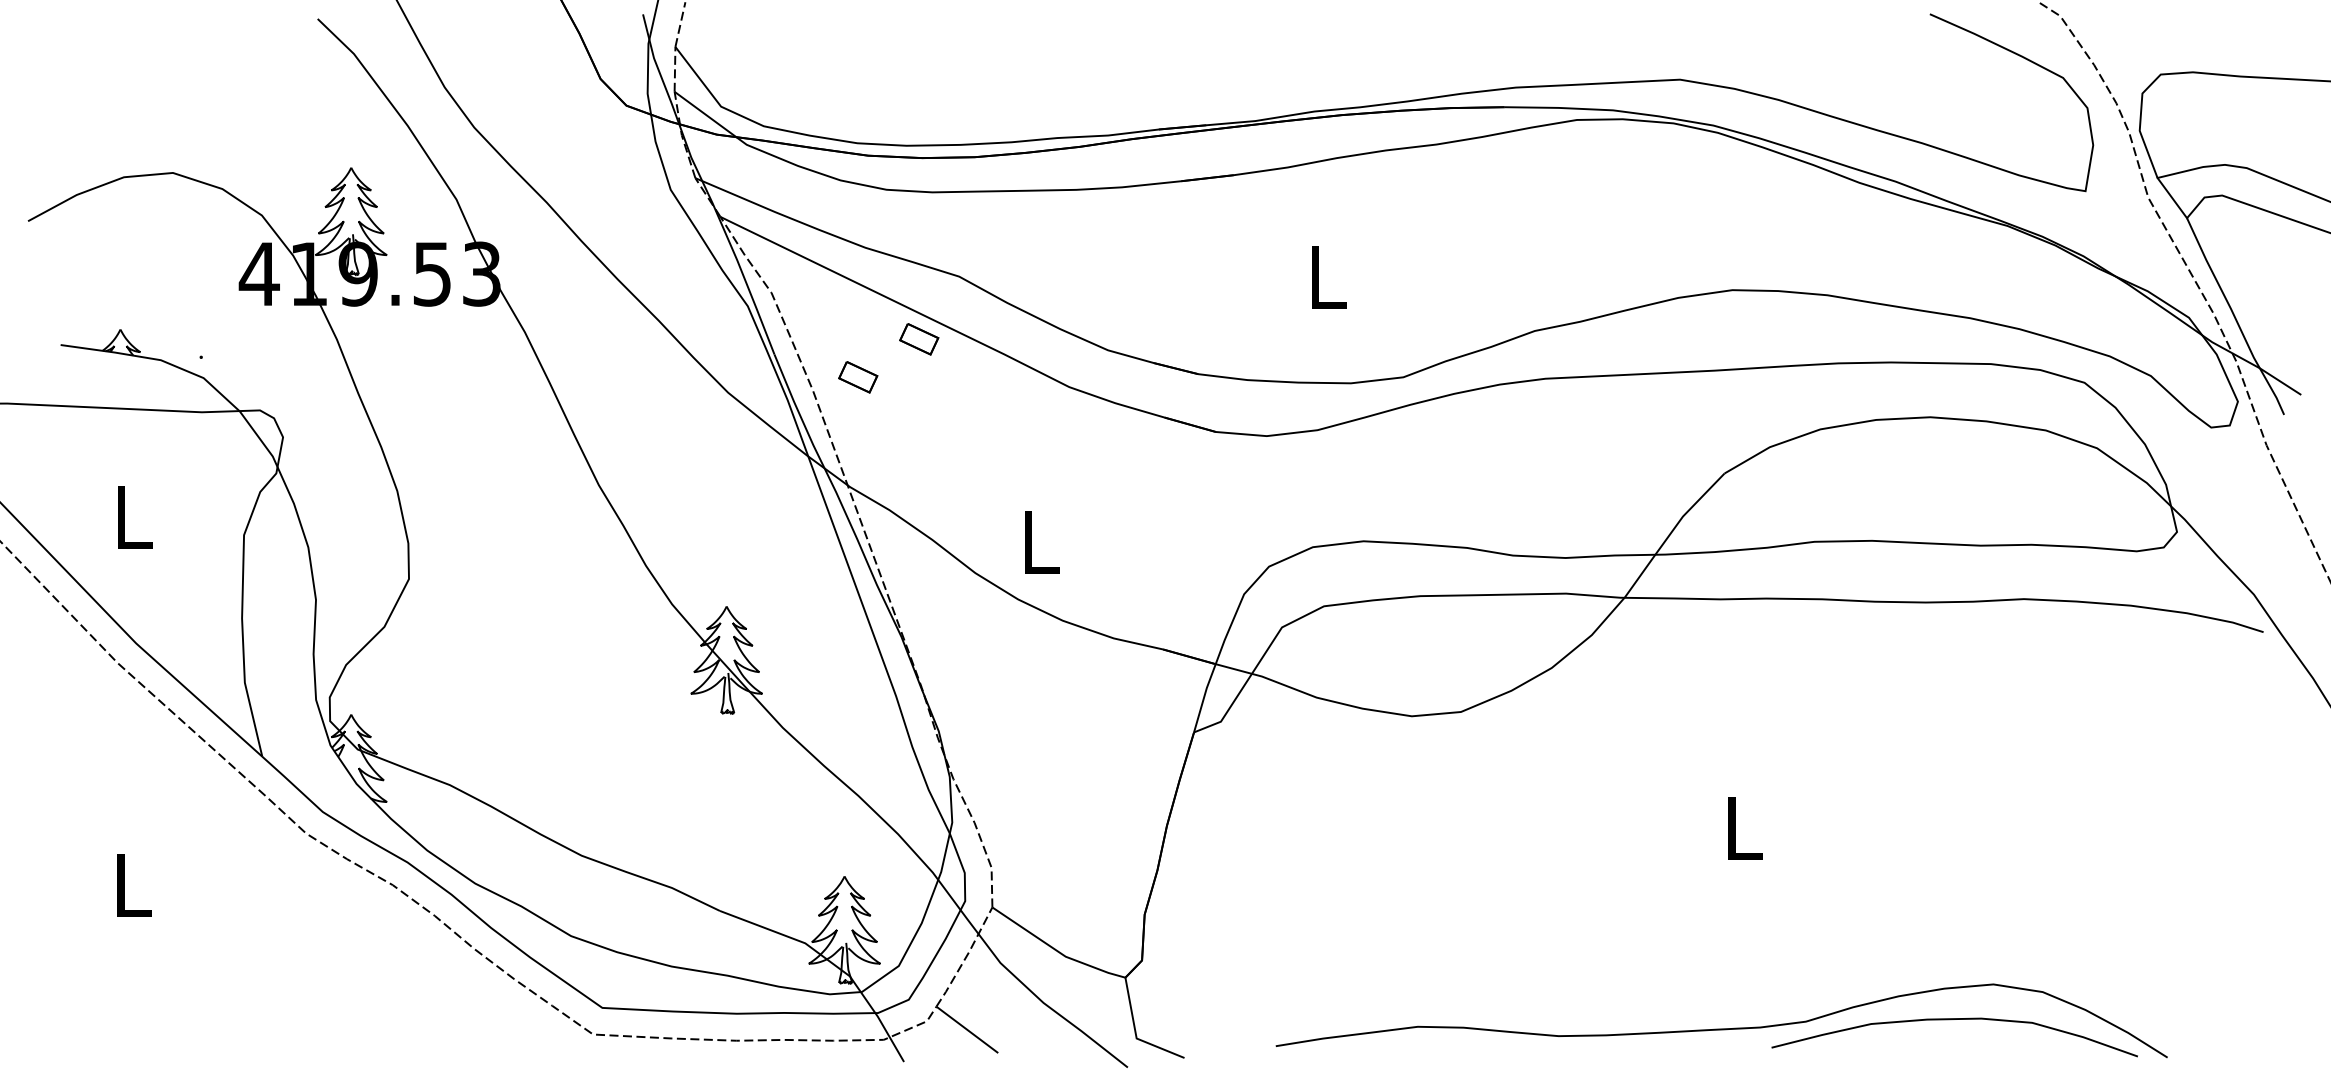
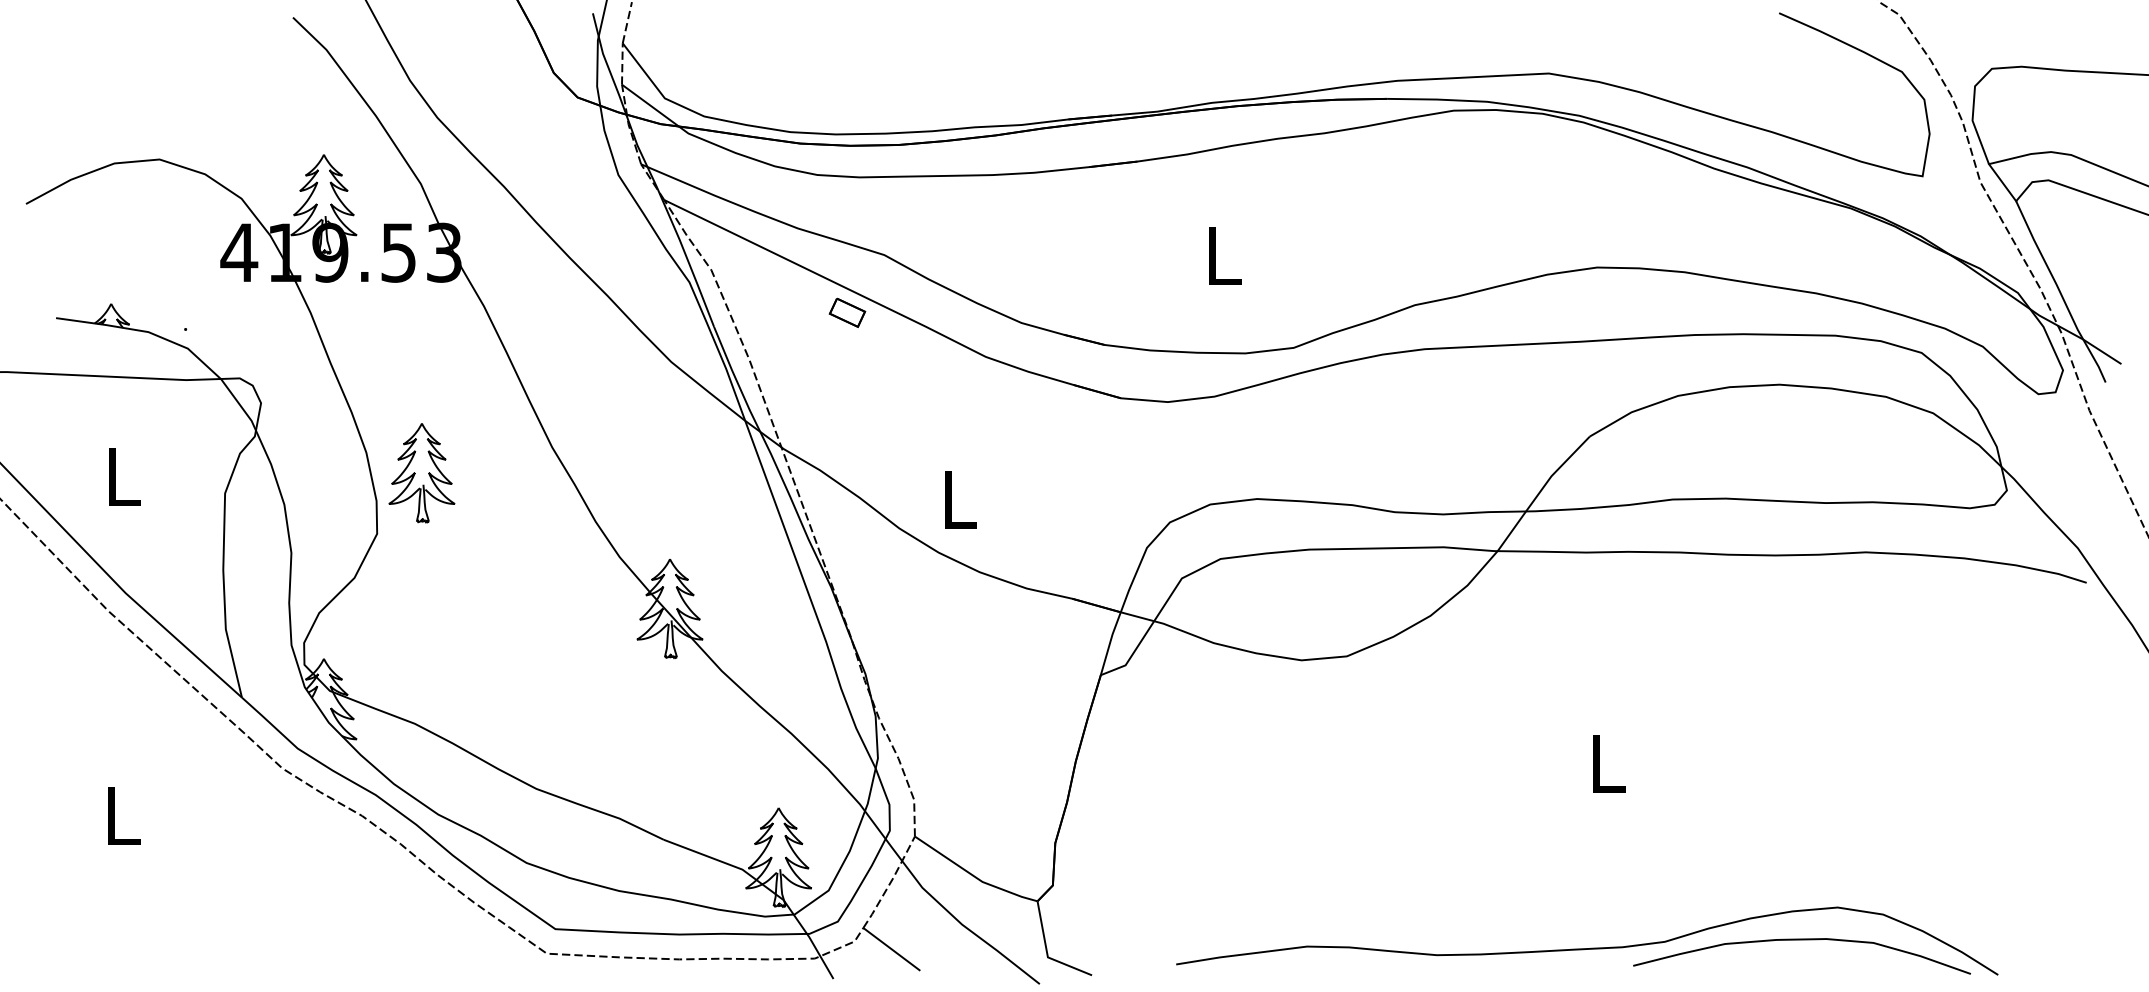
part: (858, 377) -> (791, 348), removed
part: (457, 513) -> (421, 473), added

